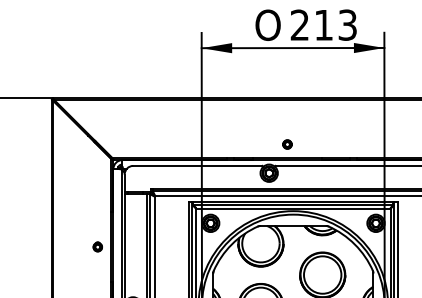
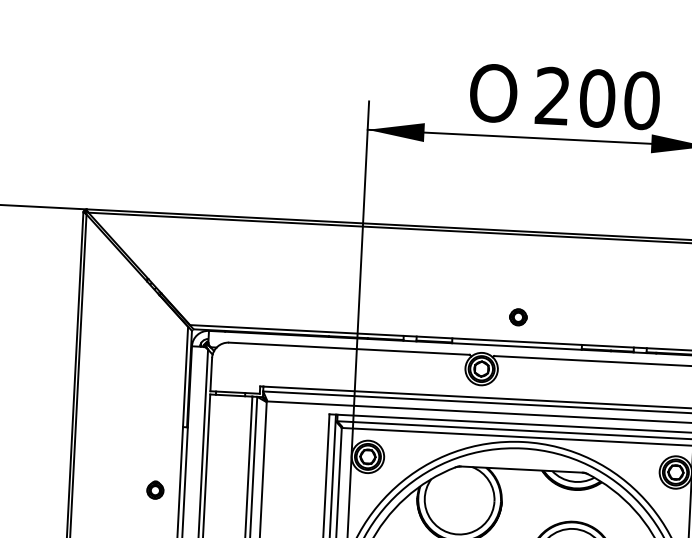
text: (335, 24) -> (619, 98), 213 -> 200

